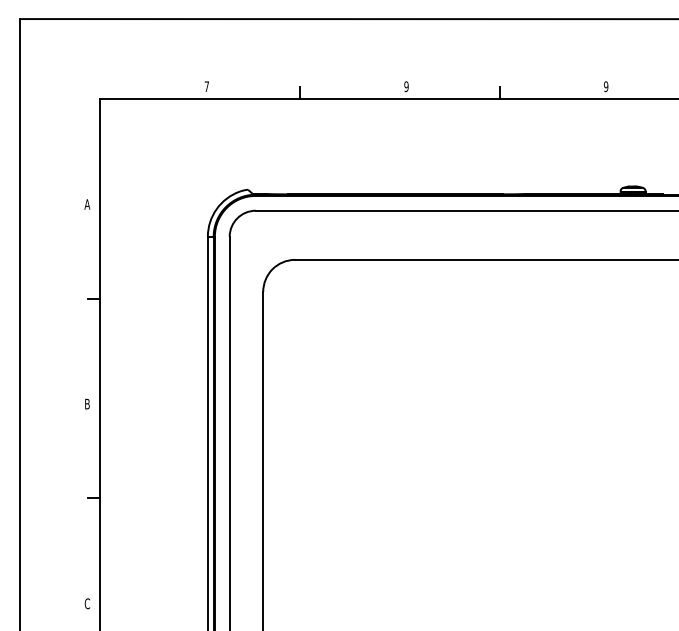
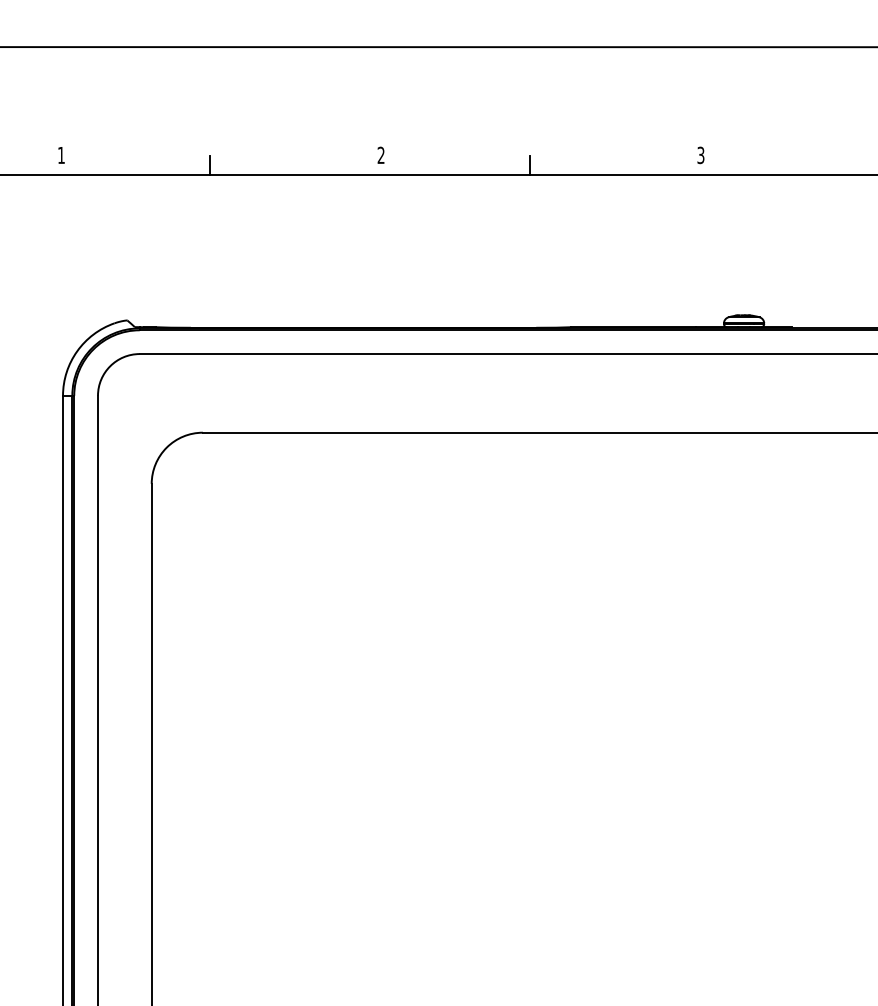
text: (206, 86) -> (60, 155), 7 -> 1
text: (406, 86) -> (381, 155), 9 -> 2
text: (606, 86) -> (701, 155), 9 -> 3

